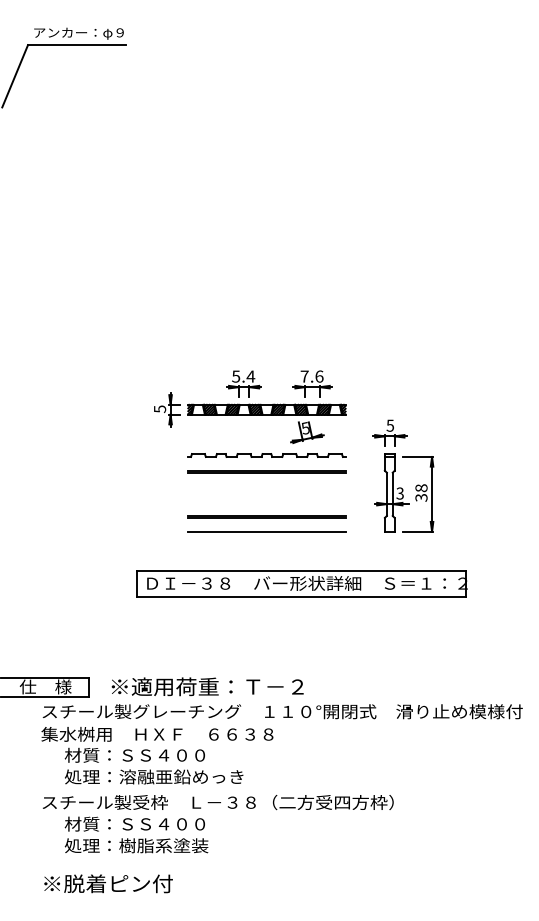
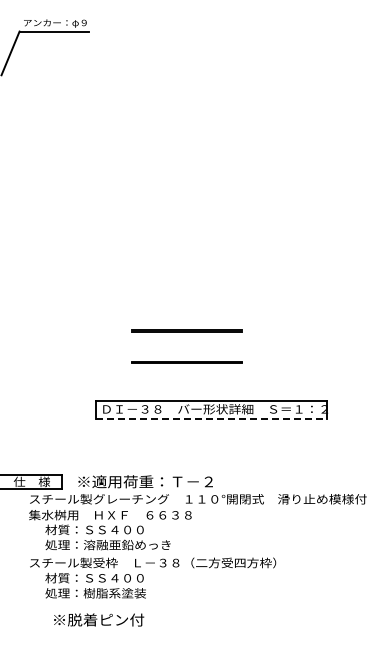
part: (250, 414) -> (175, 290), removed
part: (402, 475) -> (282, 333), removed
line: (267, 531) -> (187, 372), removed
line: (301, 596) -> (211, 418), solid -> dashed
text: (109, 883) -> (99, 619), moved

